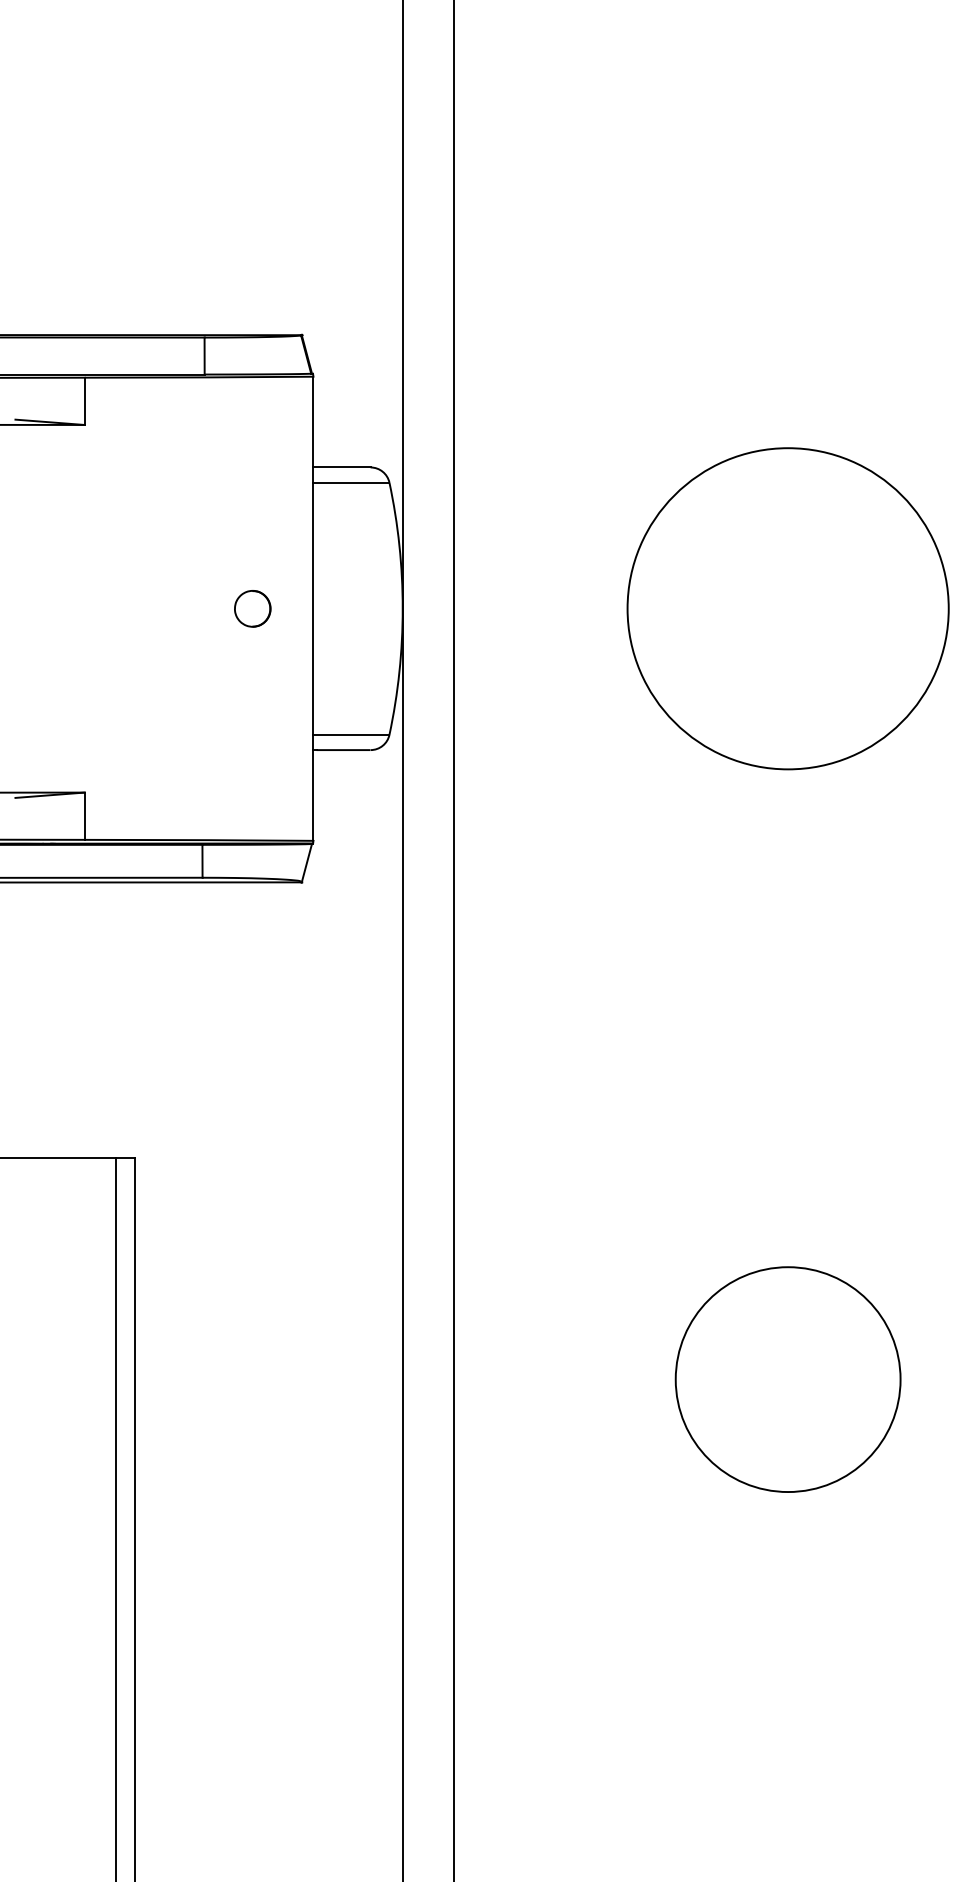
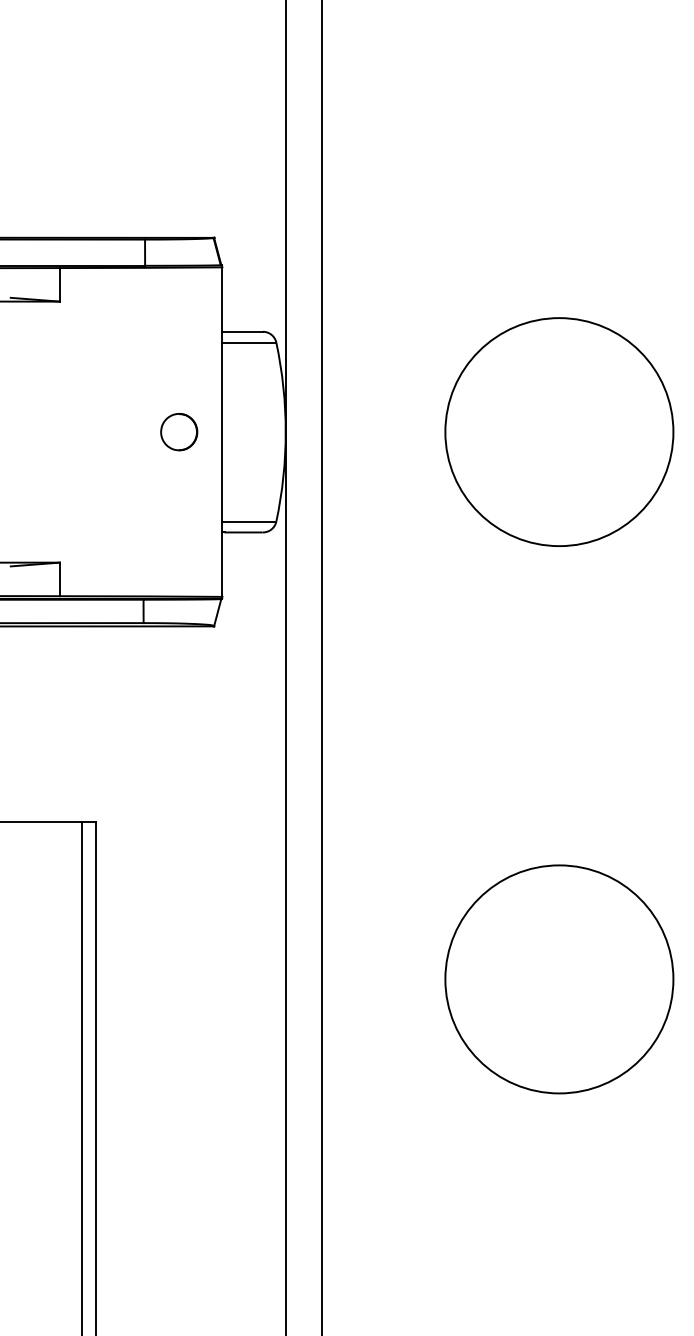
part: (252, 608) -> (179, 431), size x1.43
circle: (787, 1379) -> (558, 979), size x1.43

